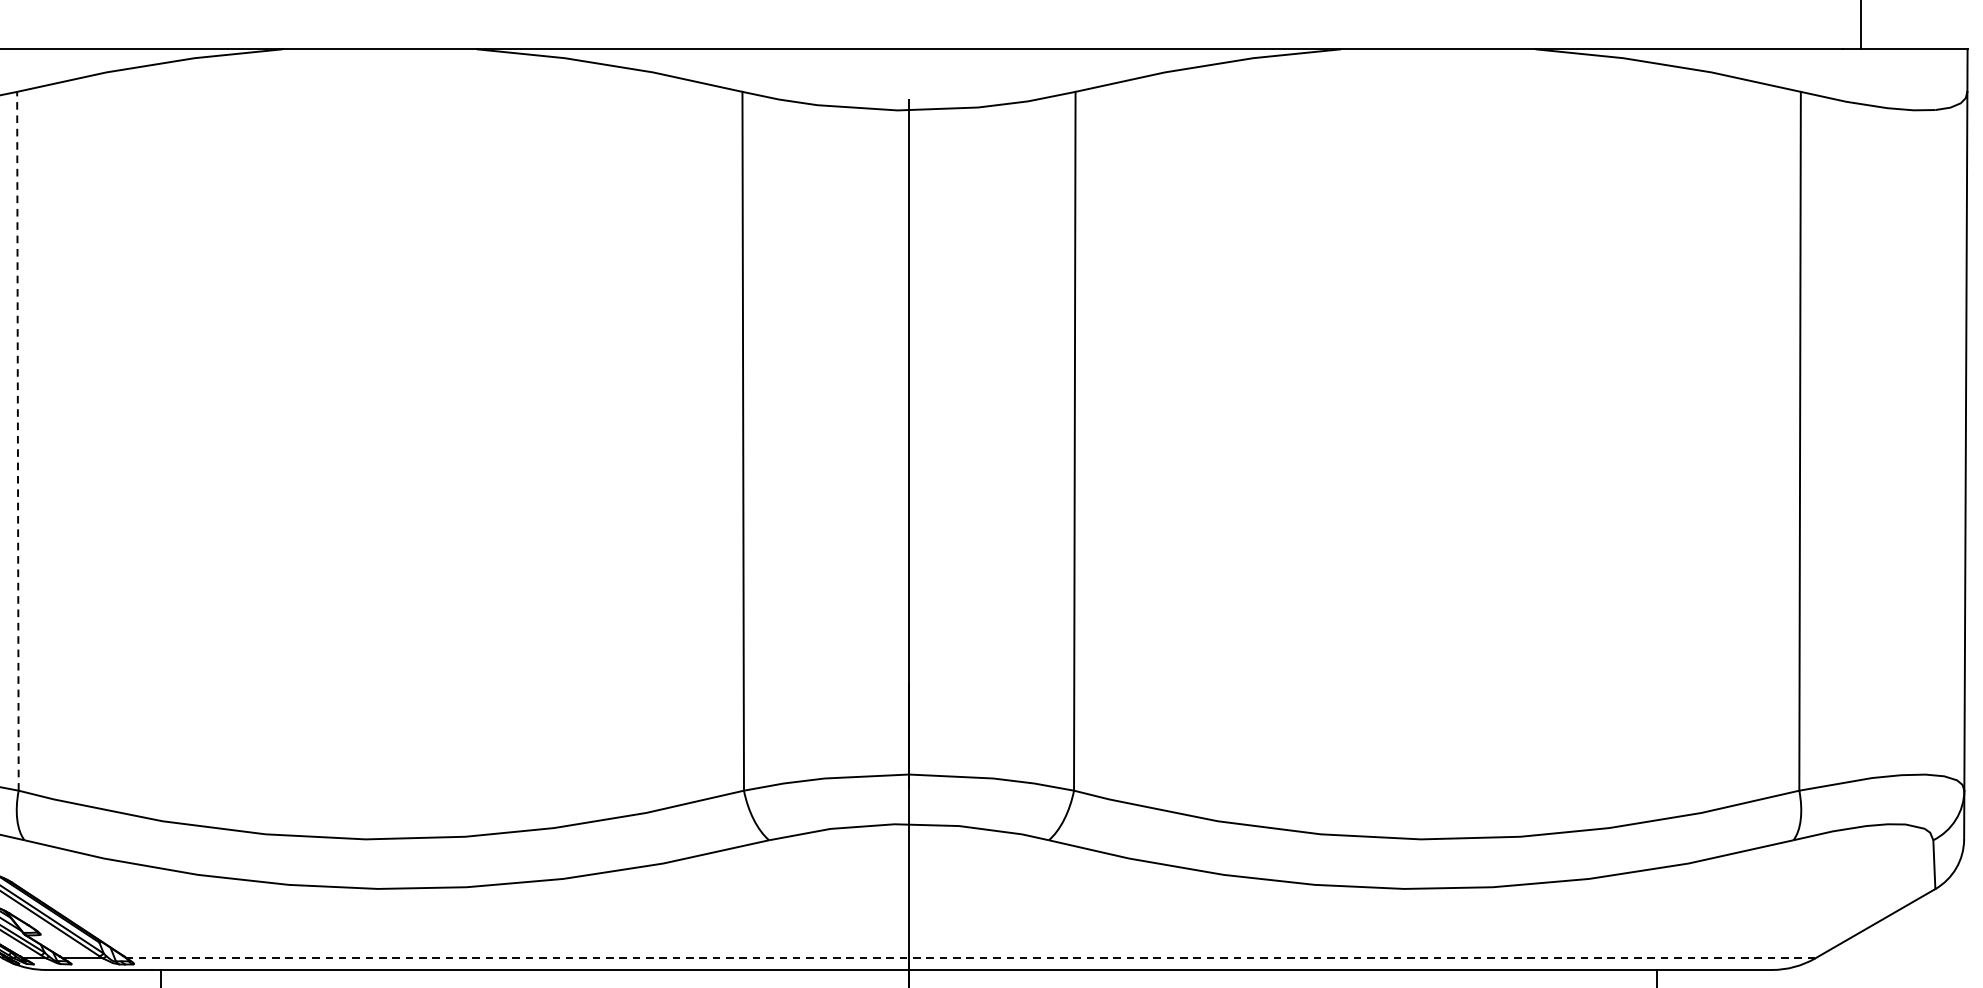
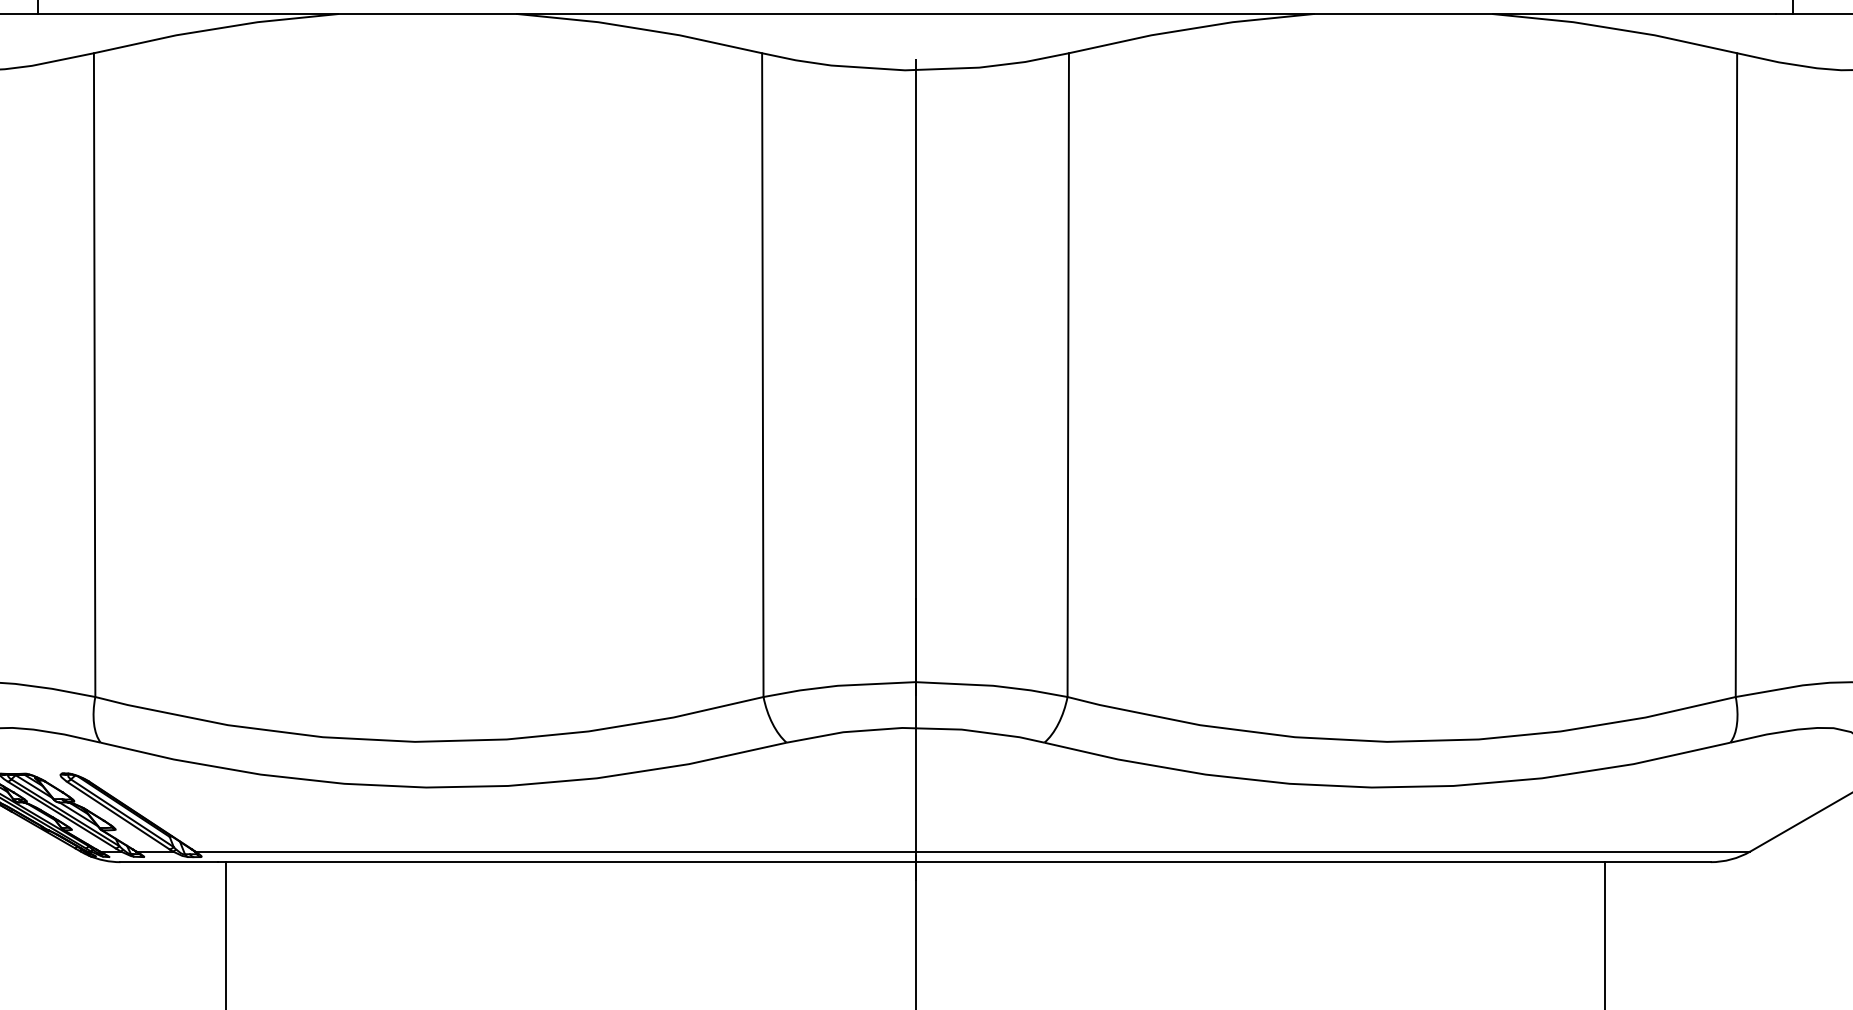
line: (17, 441) -> (94, 375), dashed -> solid
line: (970, 958) -> (972, 851), dashed -> solid

